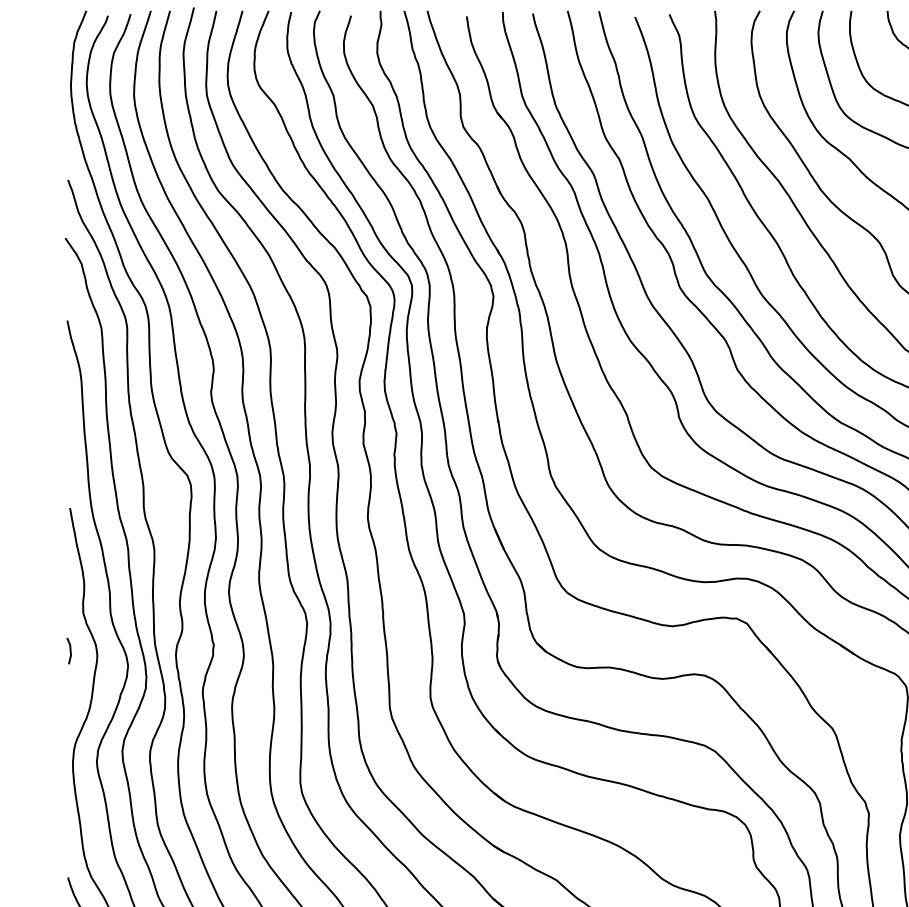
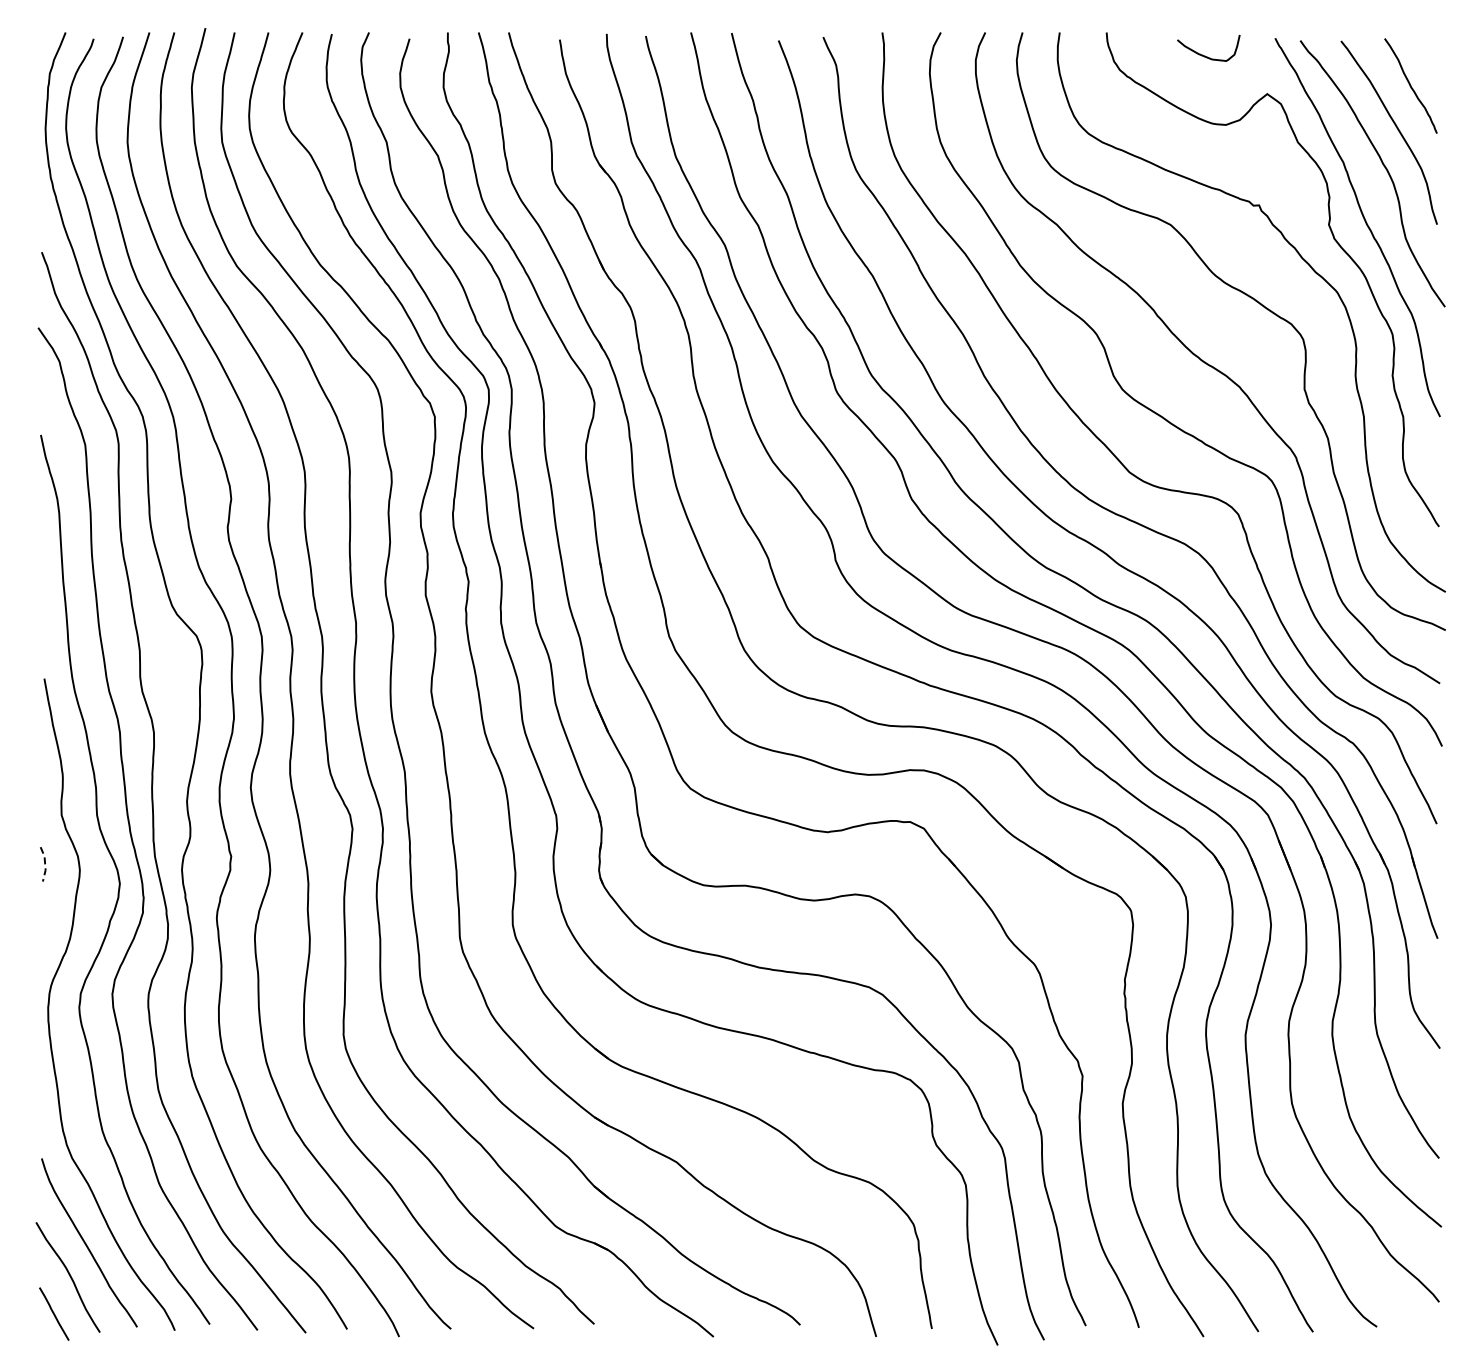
line: (70, 651) -> (45, 864), solid -> dashed

